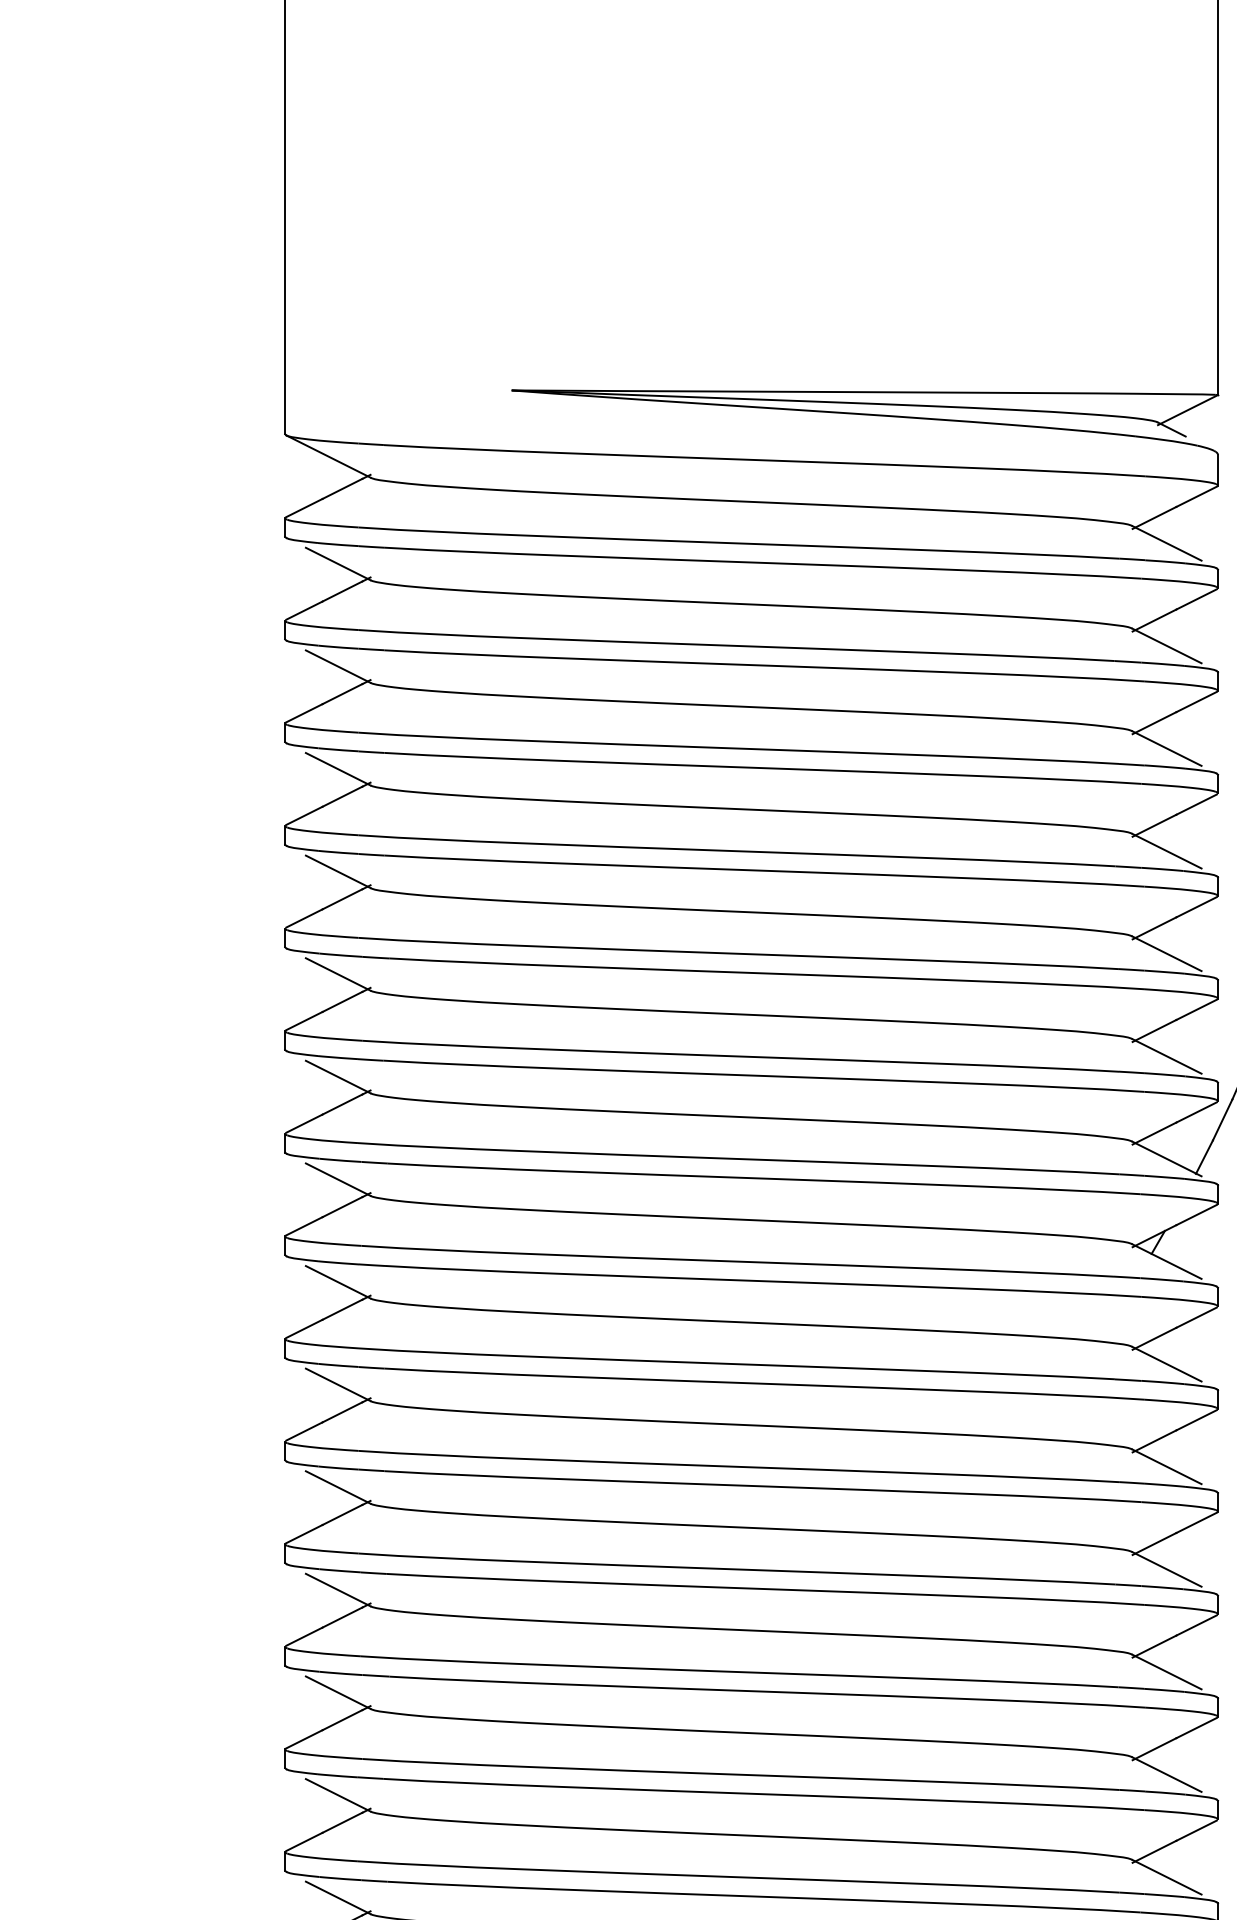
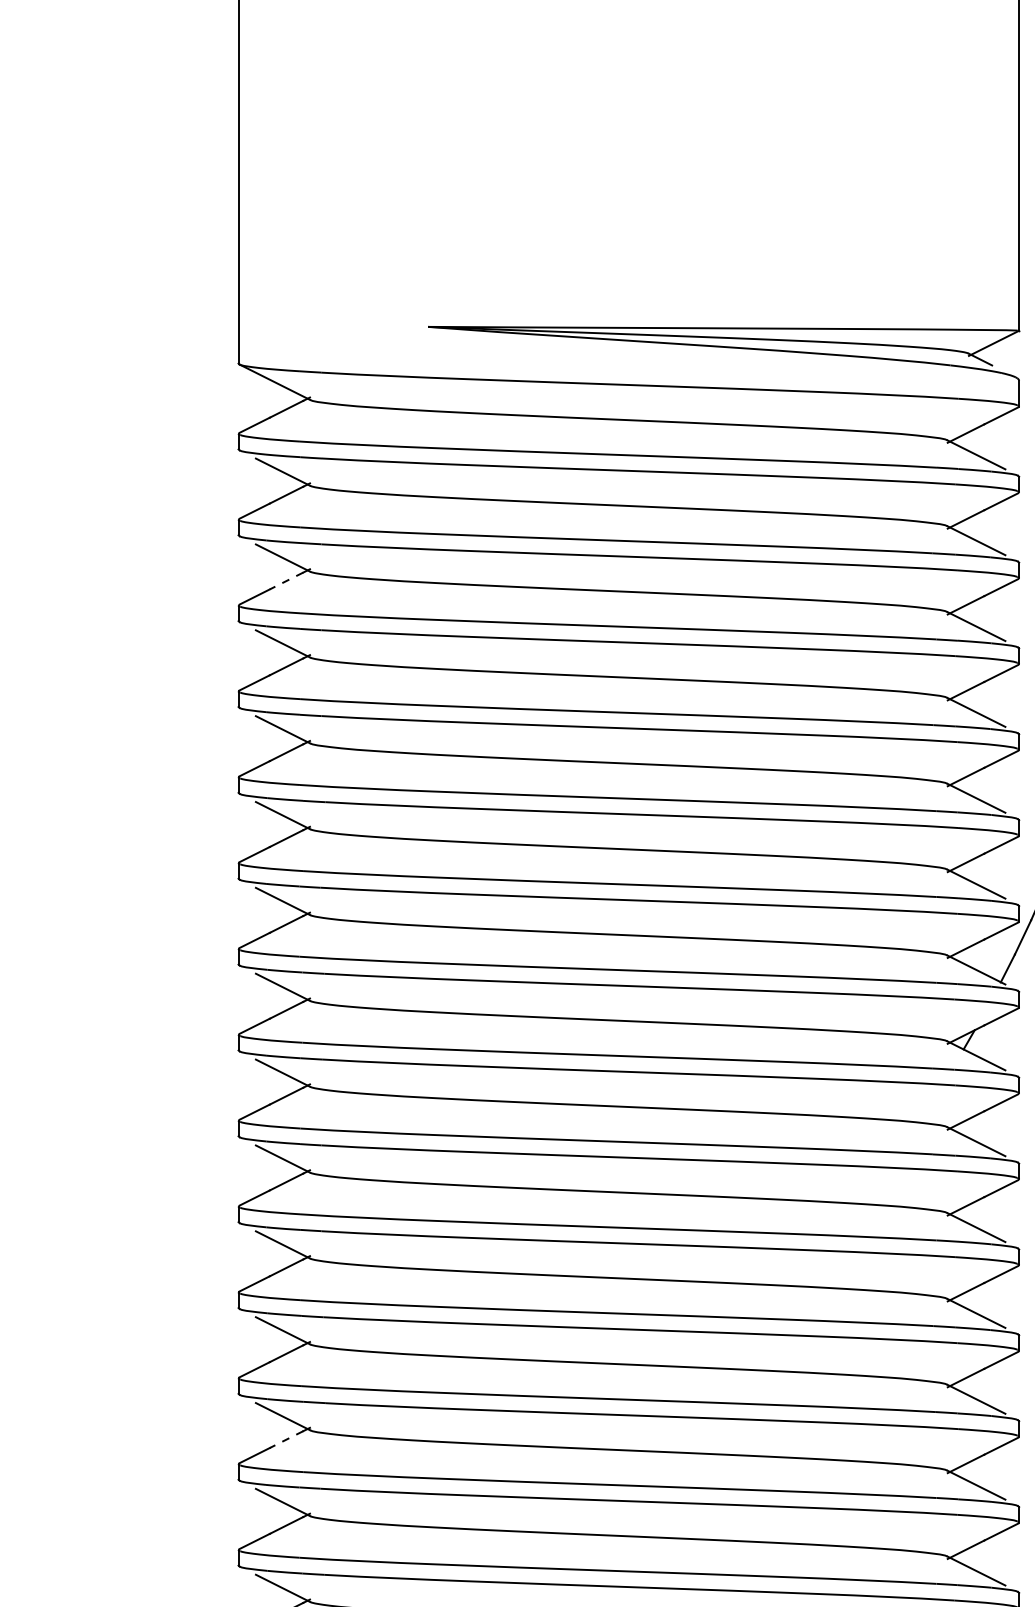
line: (342, 694) -> (286, 581), solid -> dashed
line: (342, 1720) -> (286, 1439), solid -> dashed

